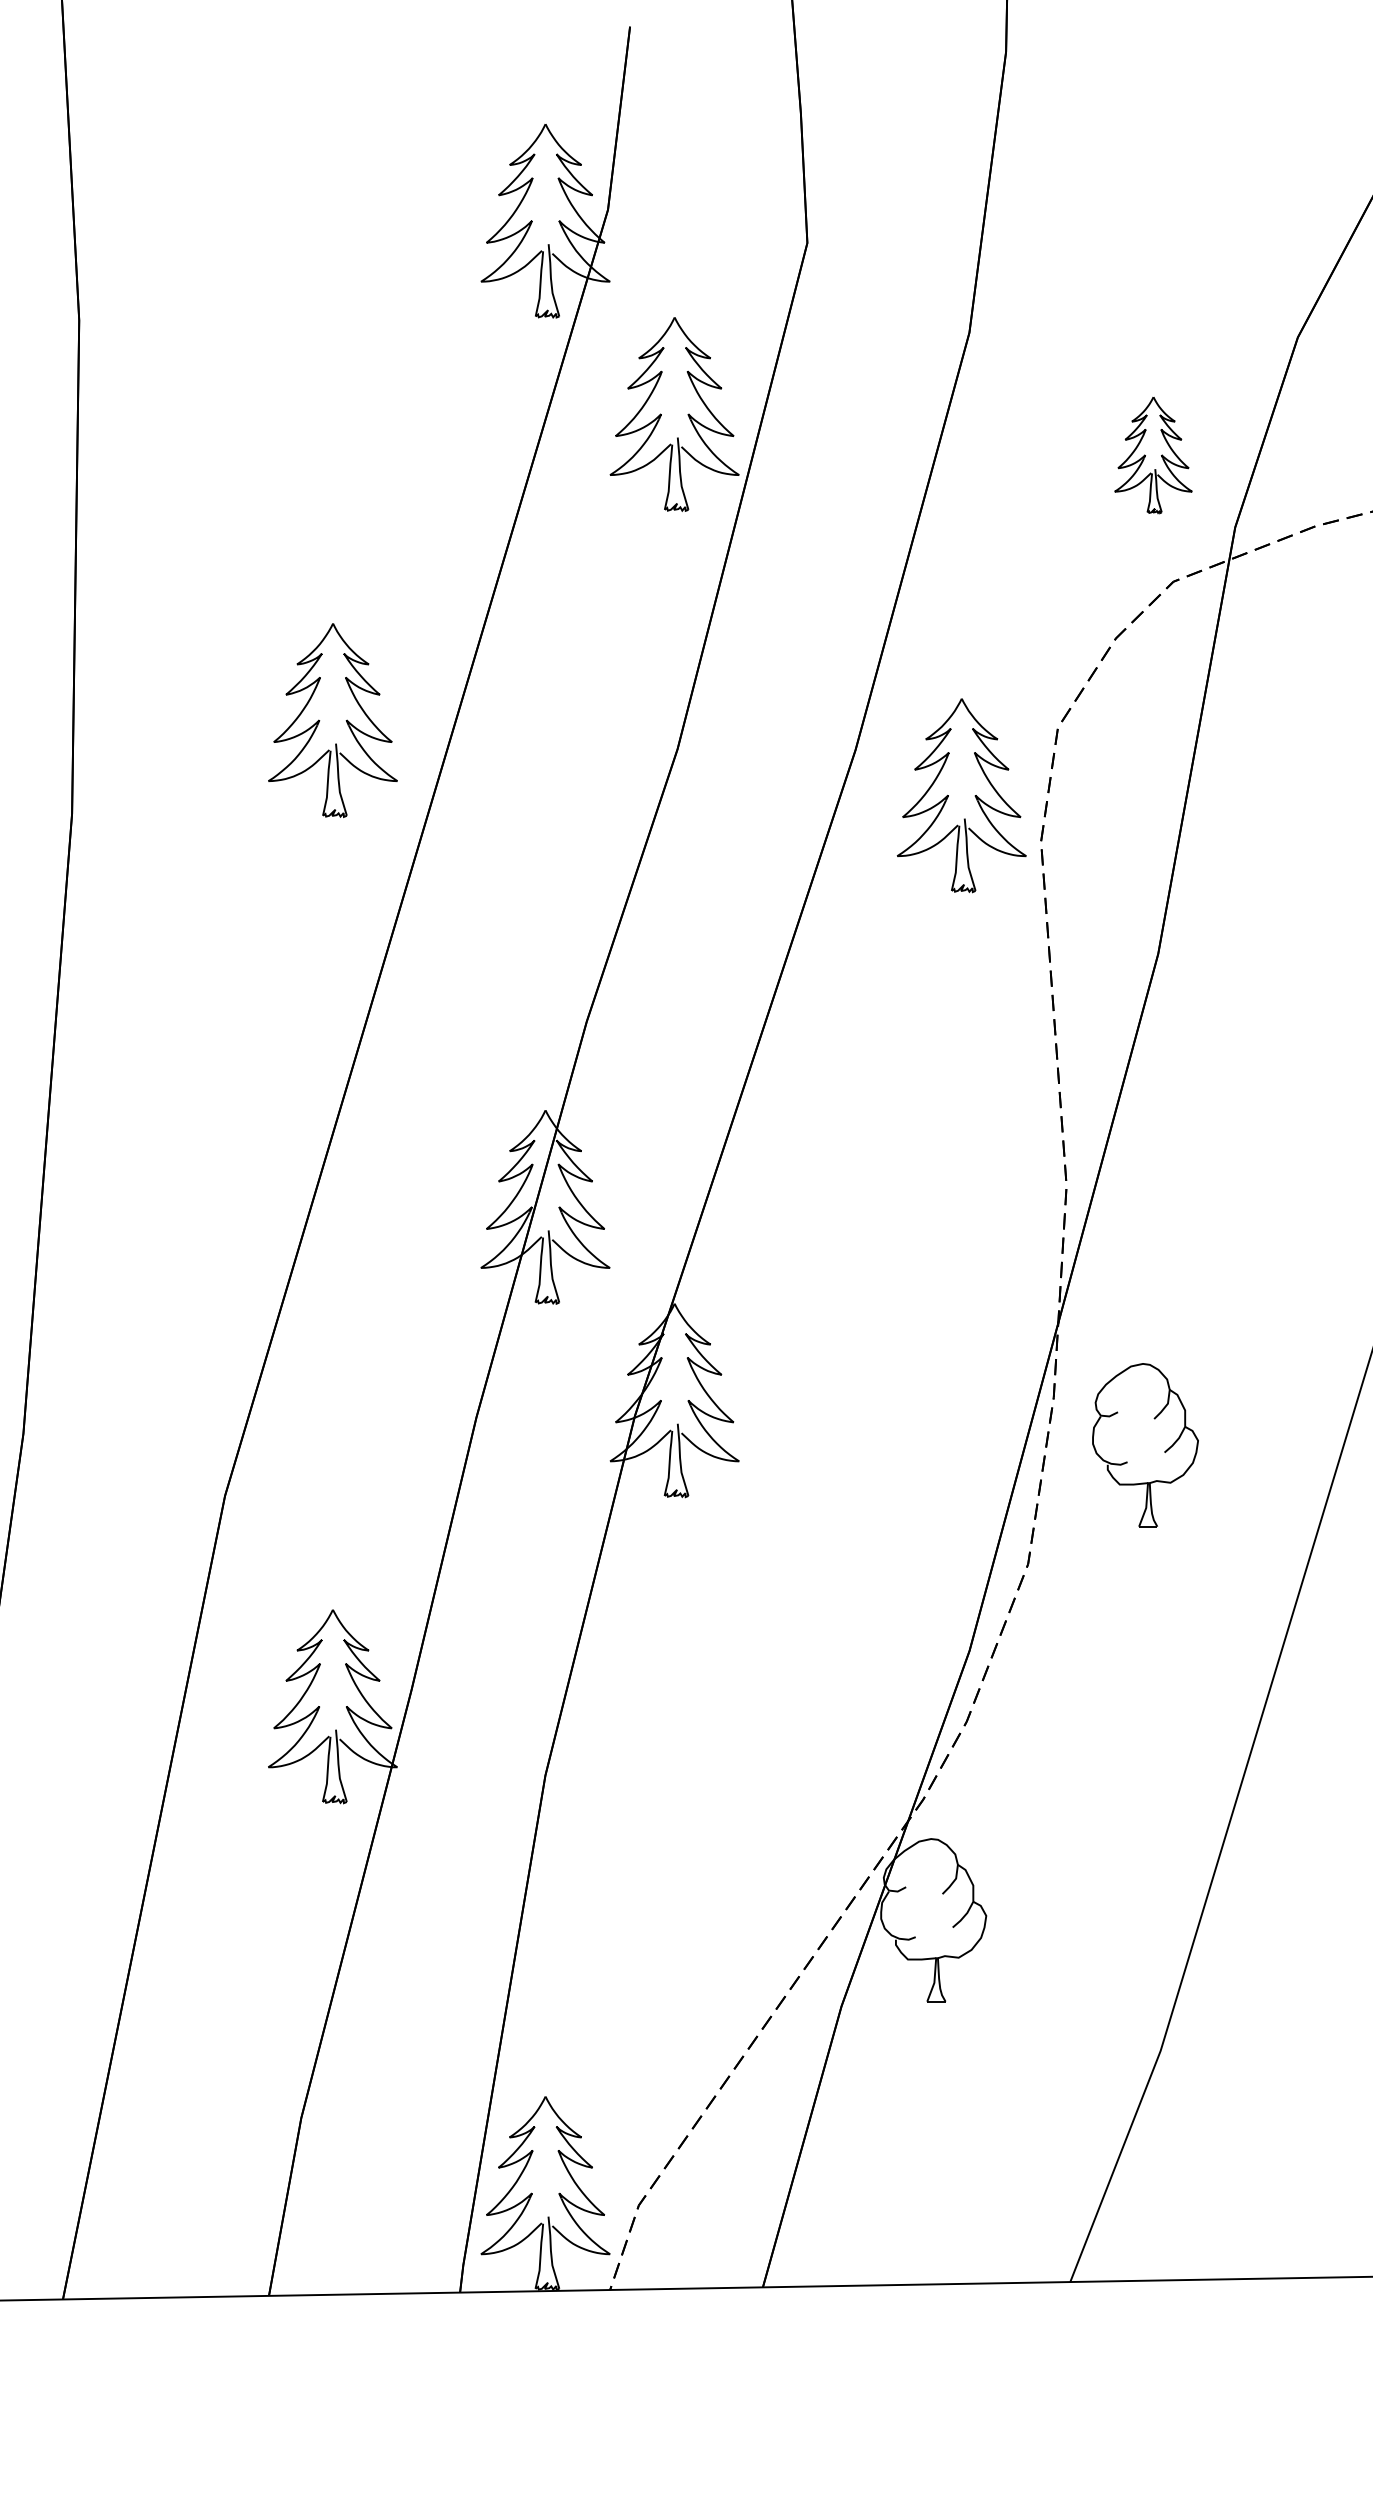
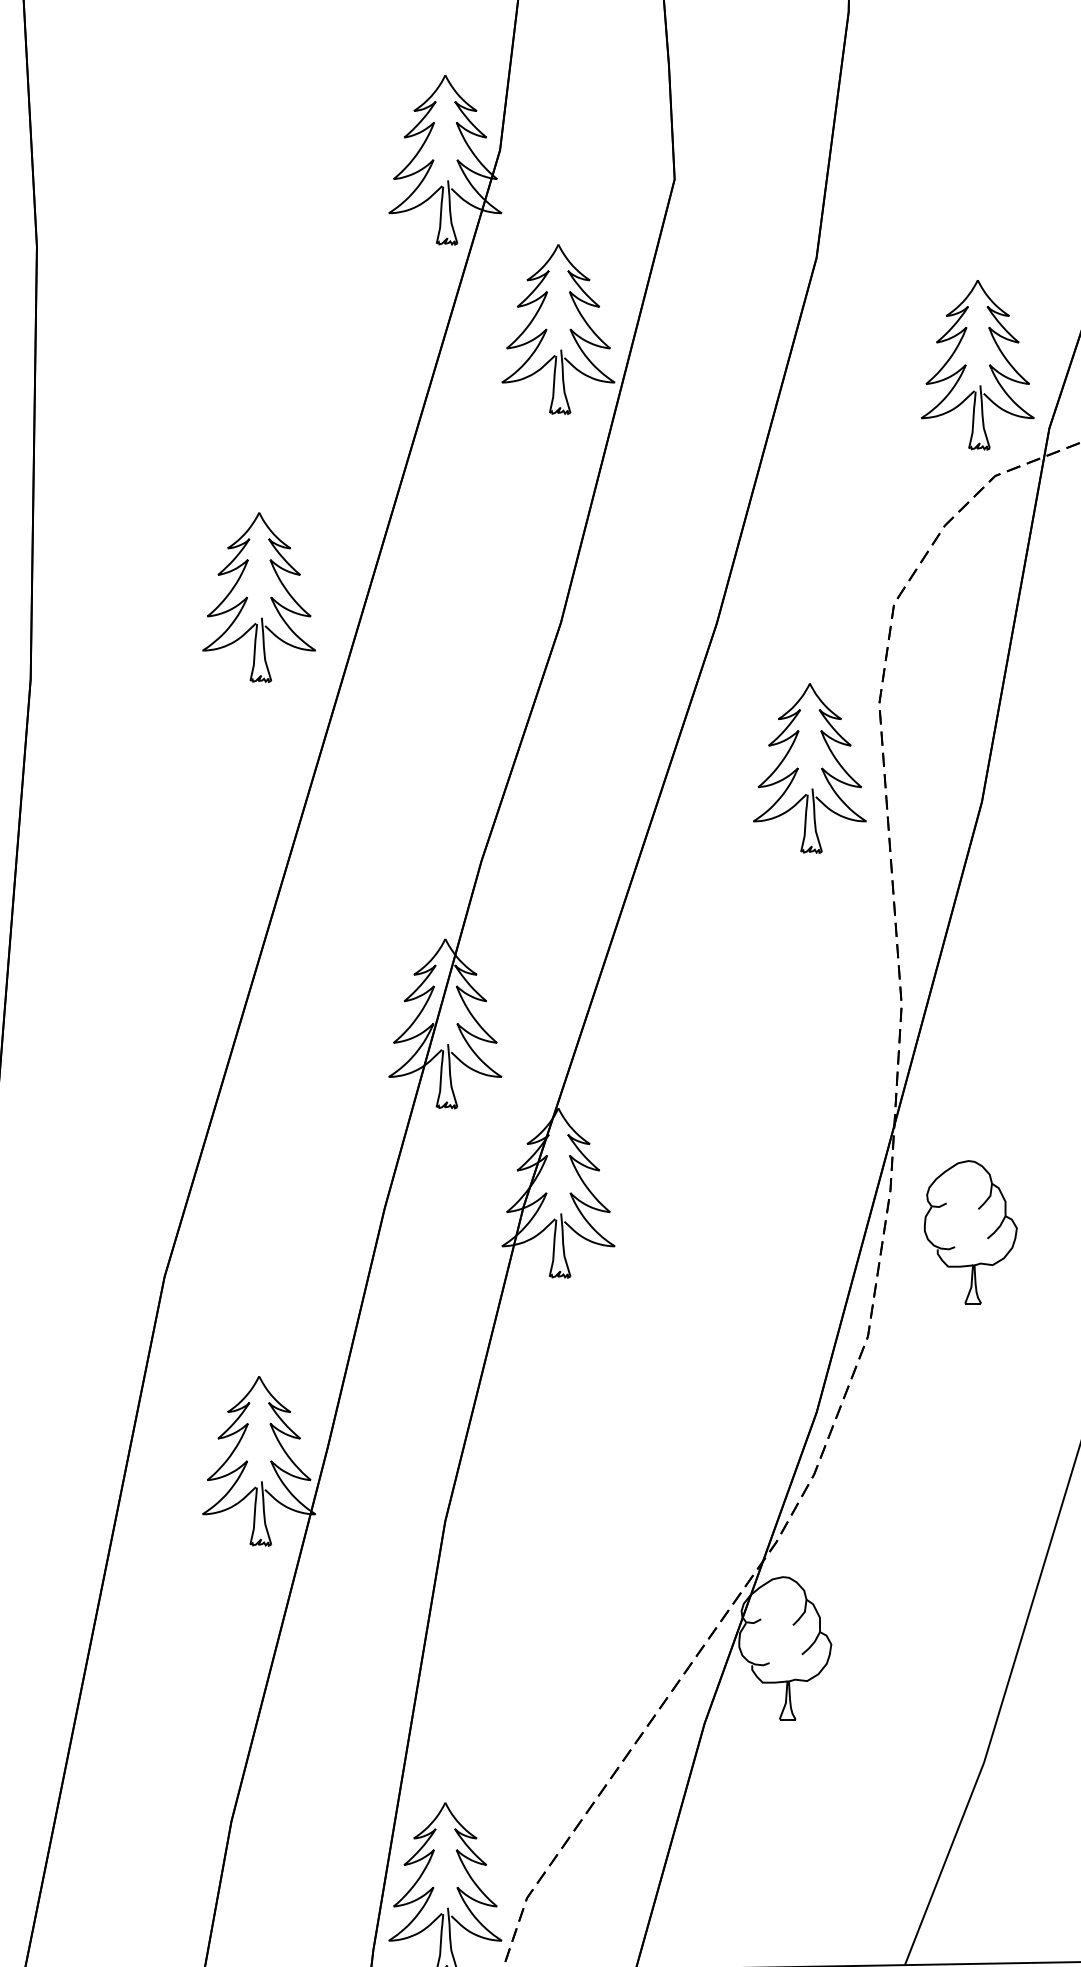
part: (1153, 455) -> (977, 365), size x1.67
part: (948, 795) -> (798, 768), moved

